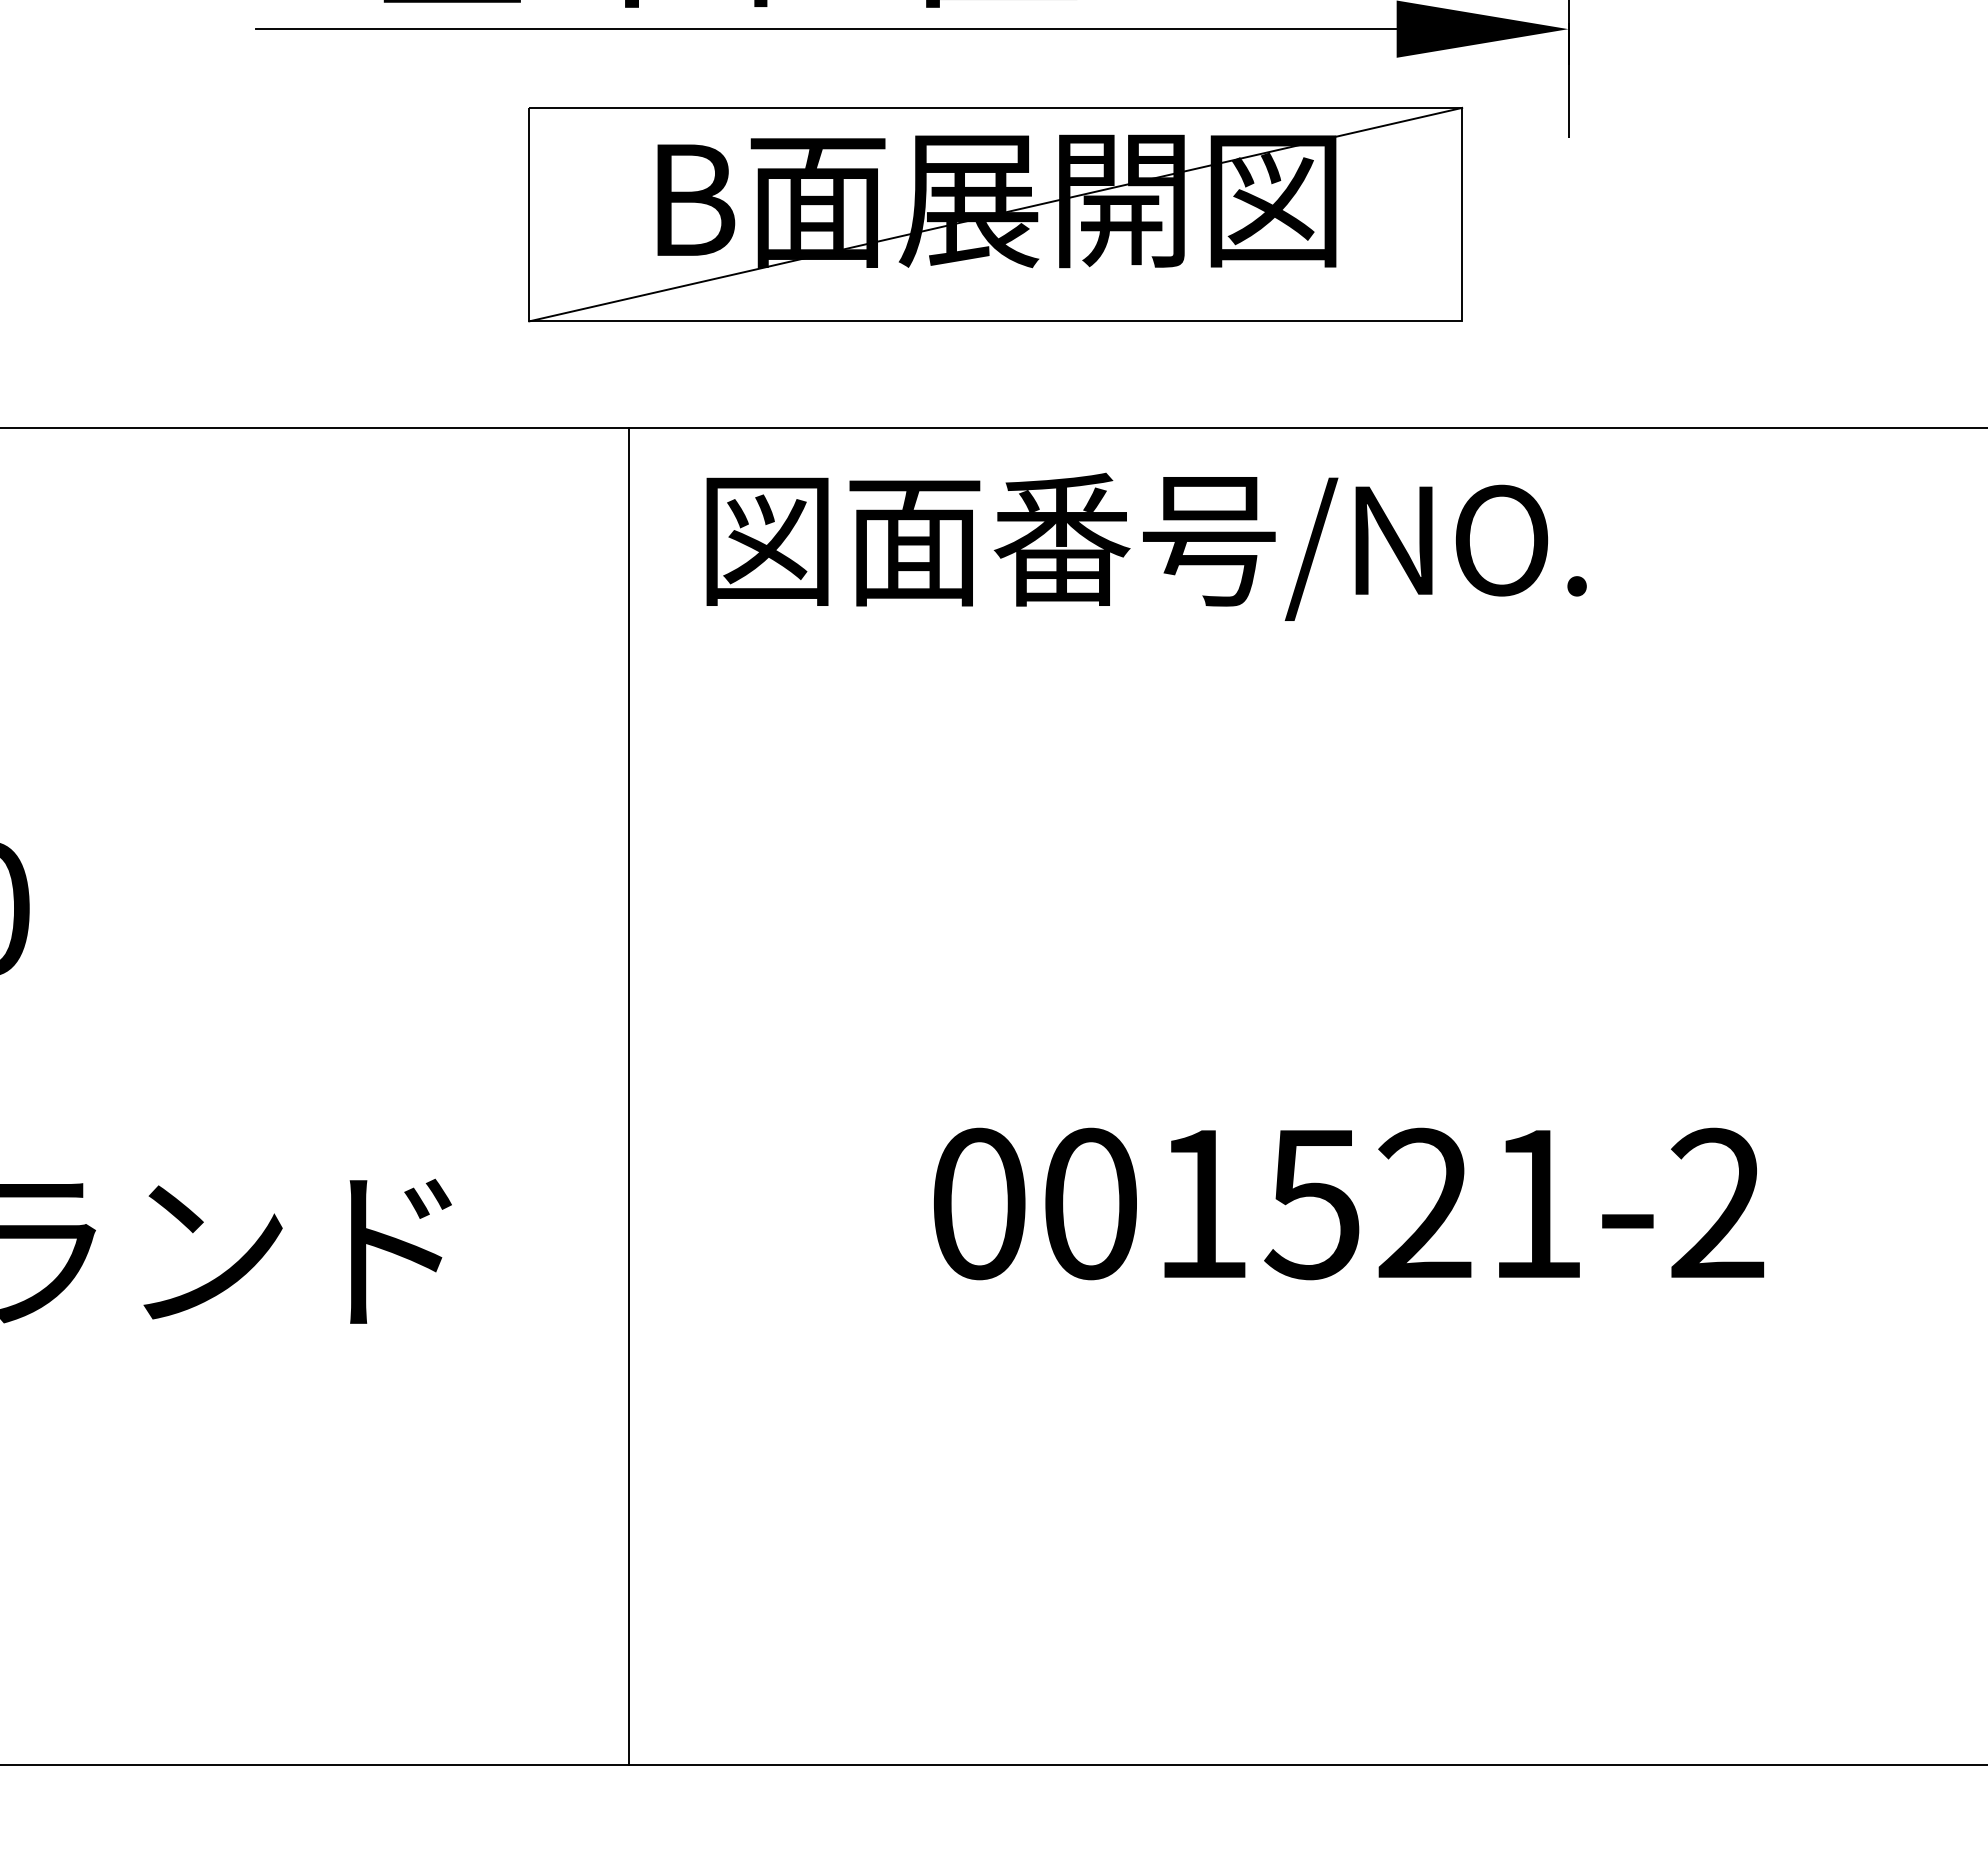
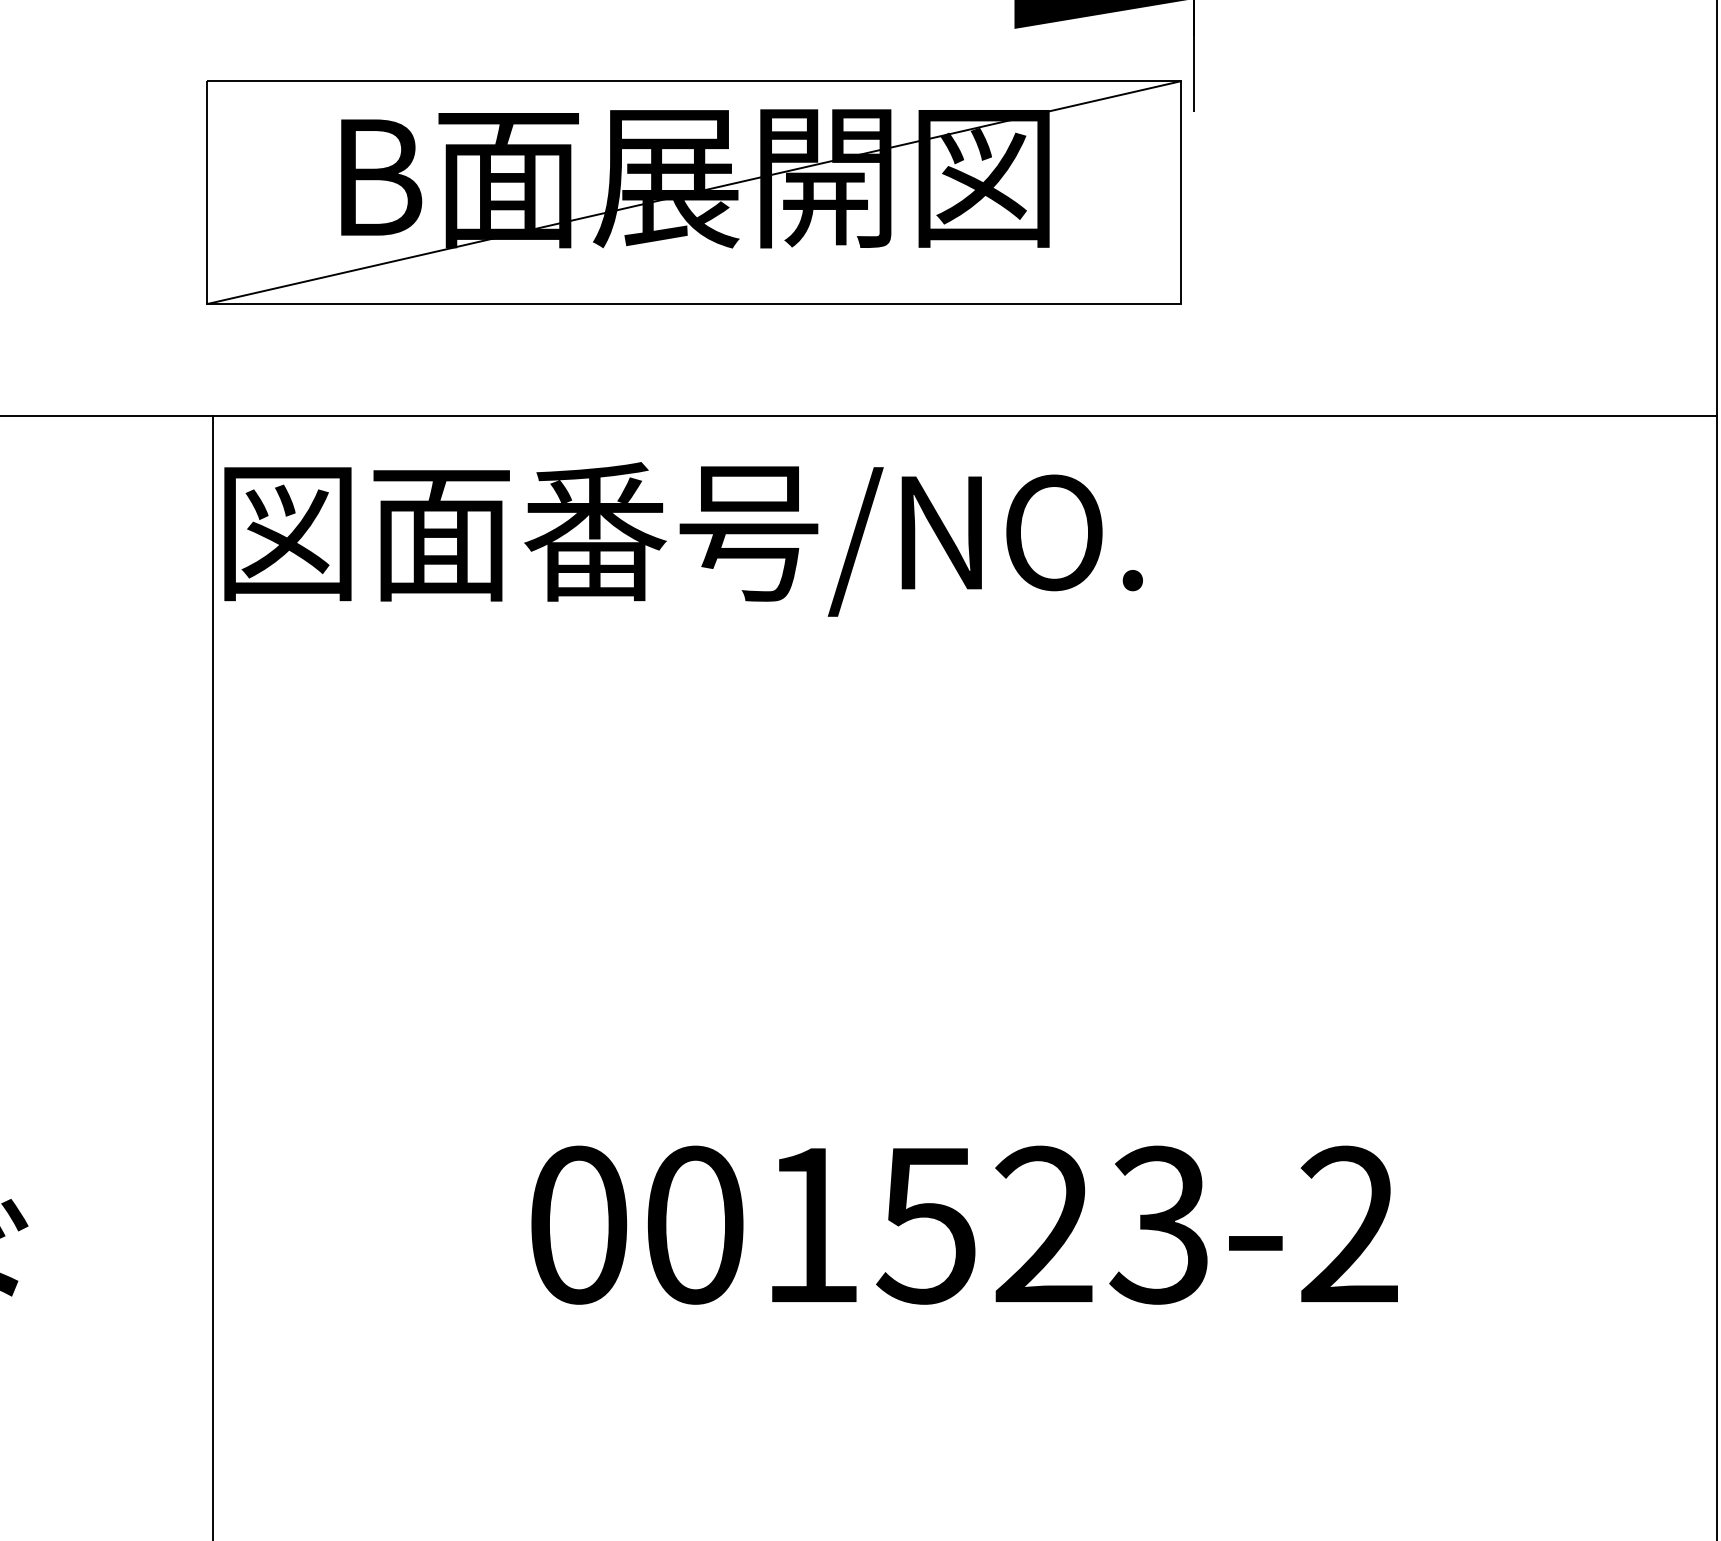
part: (995, 214) -> (693, 192), moved
text: (1146, 546) -> (683, 538), moved
text: (1534, 1203) -> (1158, 1224), 001521-2 -> 001523-2

